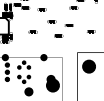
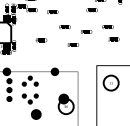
part: (86, 21) -> (107, 26), added
fill: (88, 66) -> (110, 82), removed
fill: (52, 85) -> (65, 106), removed

